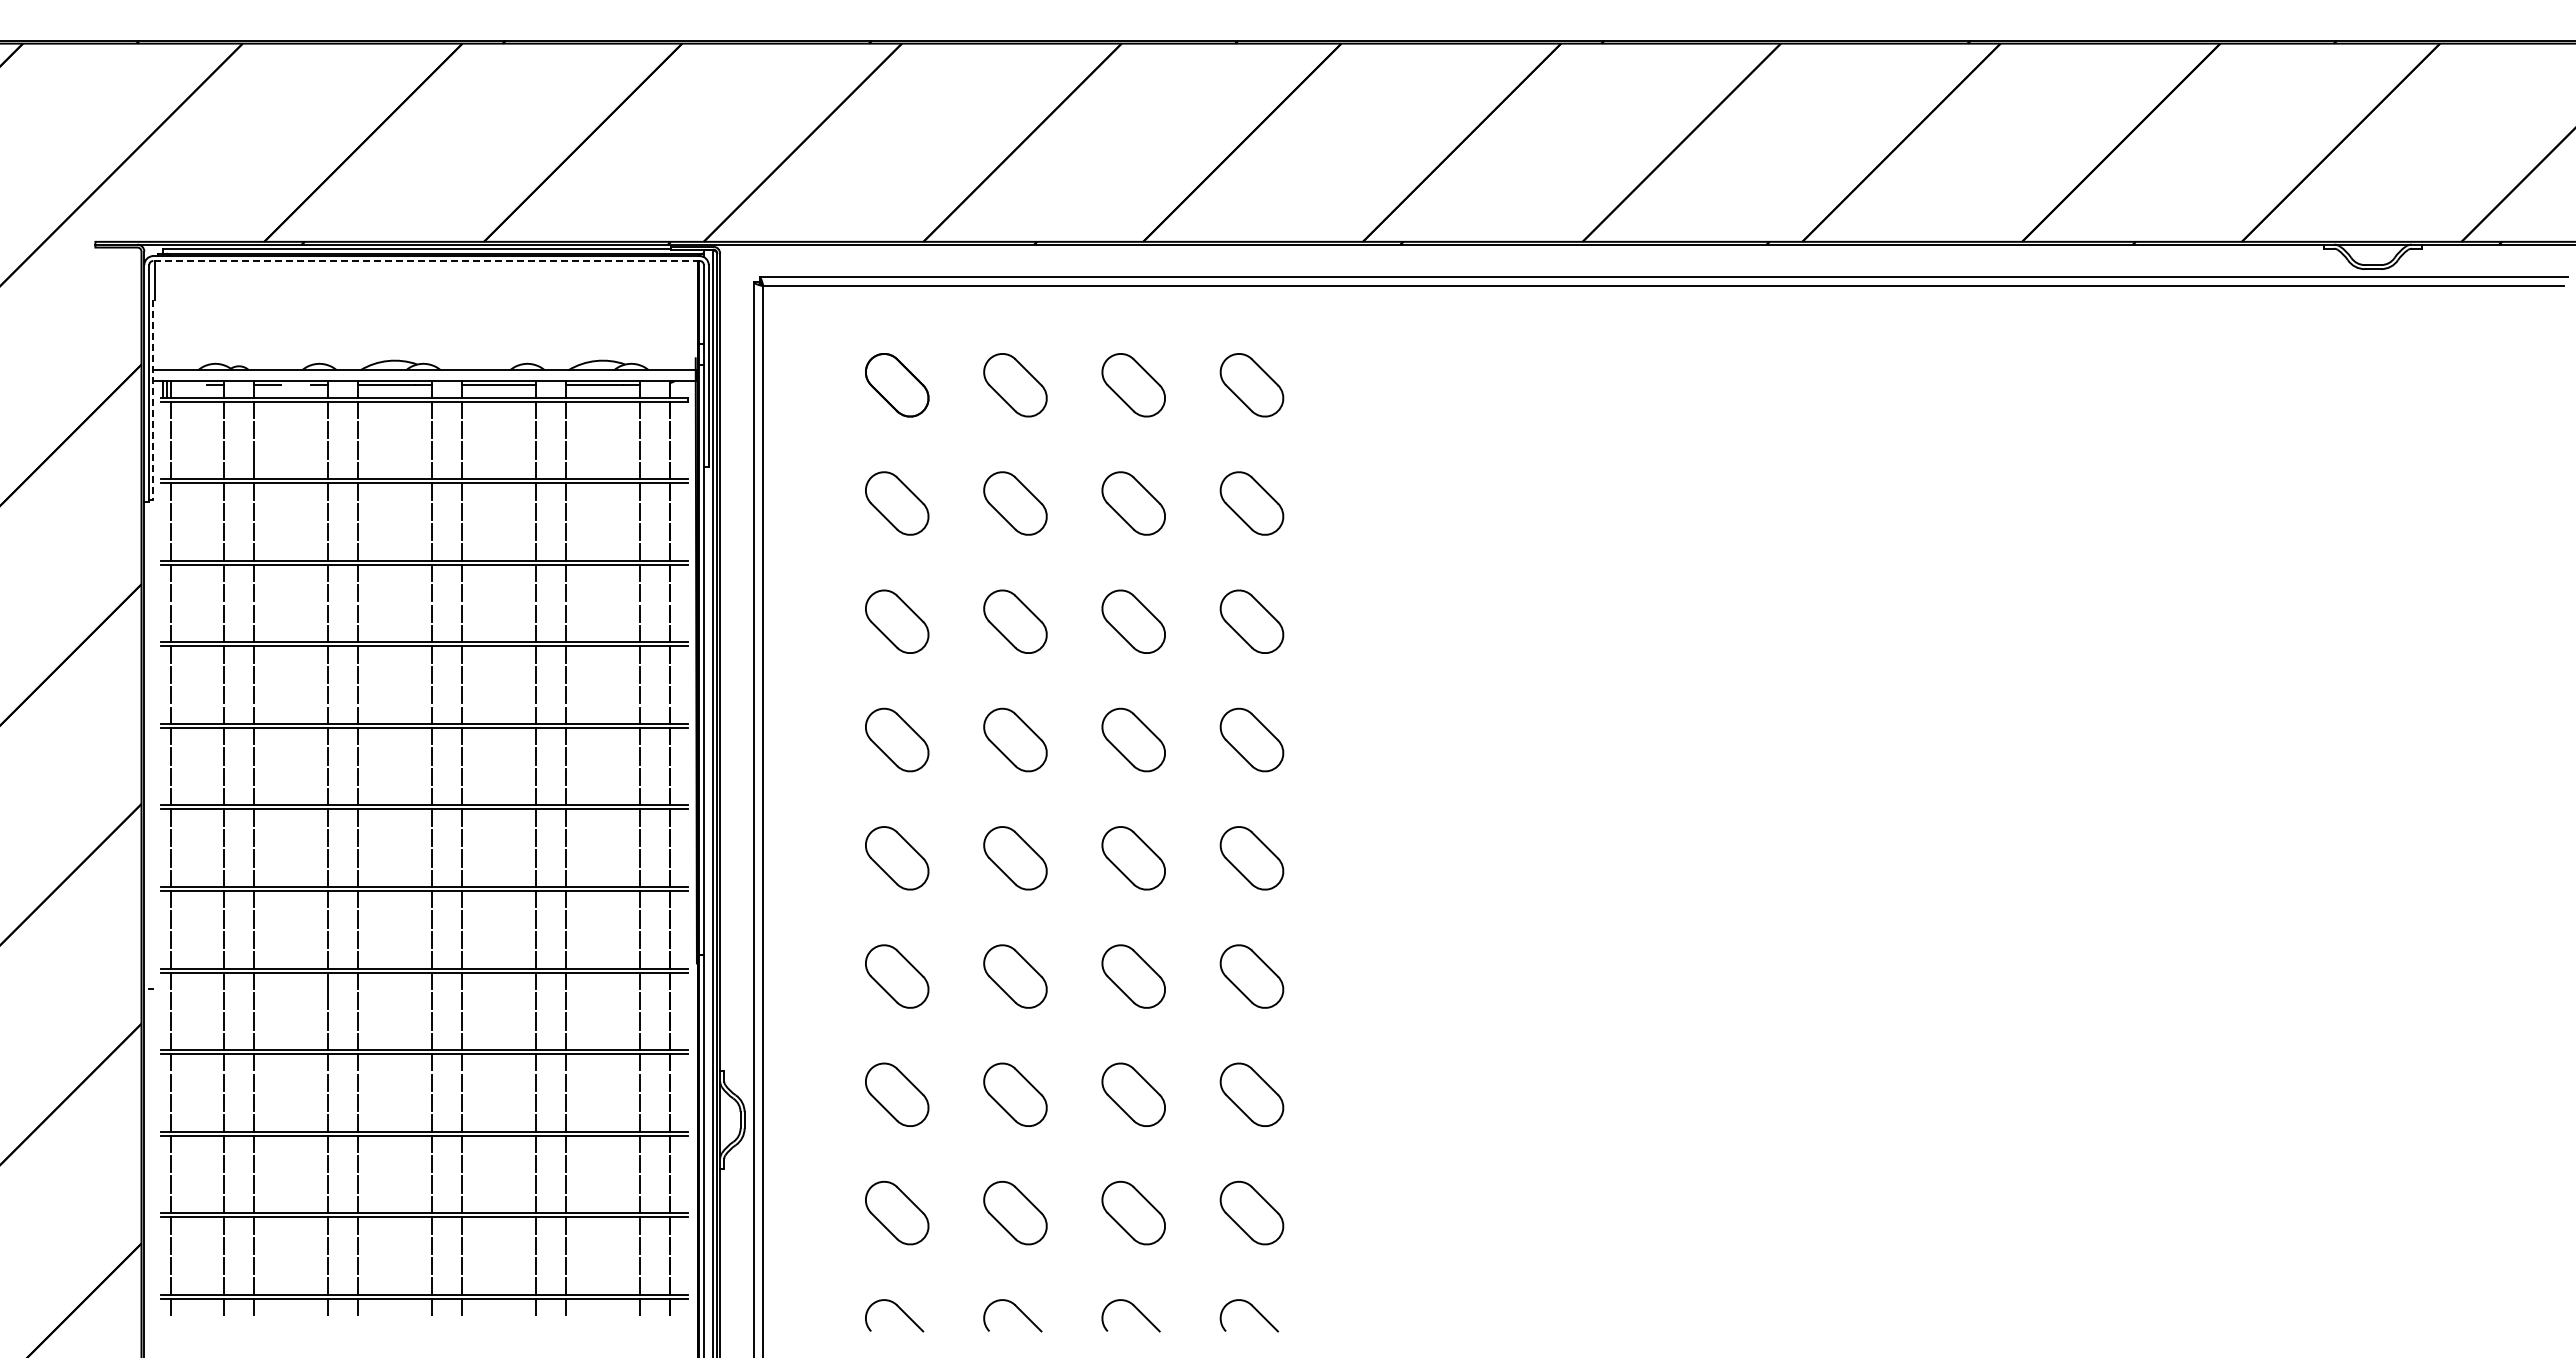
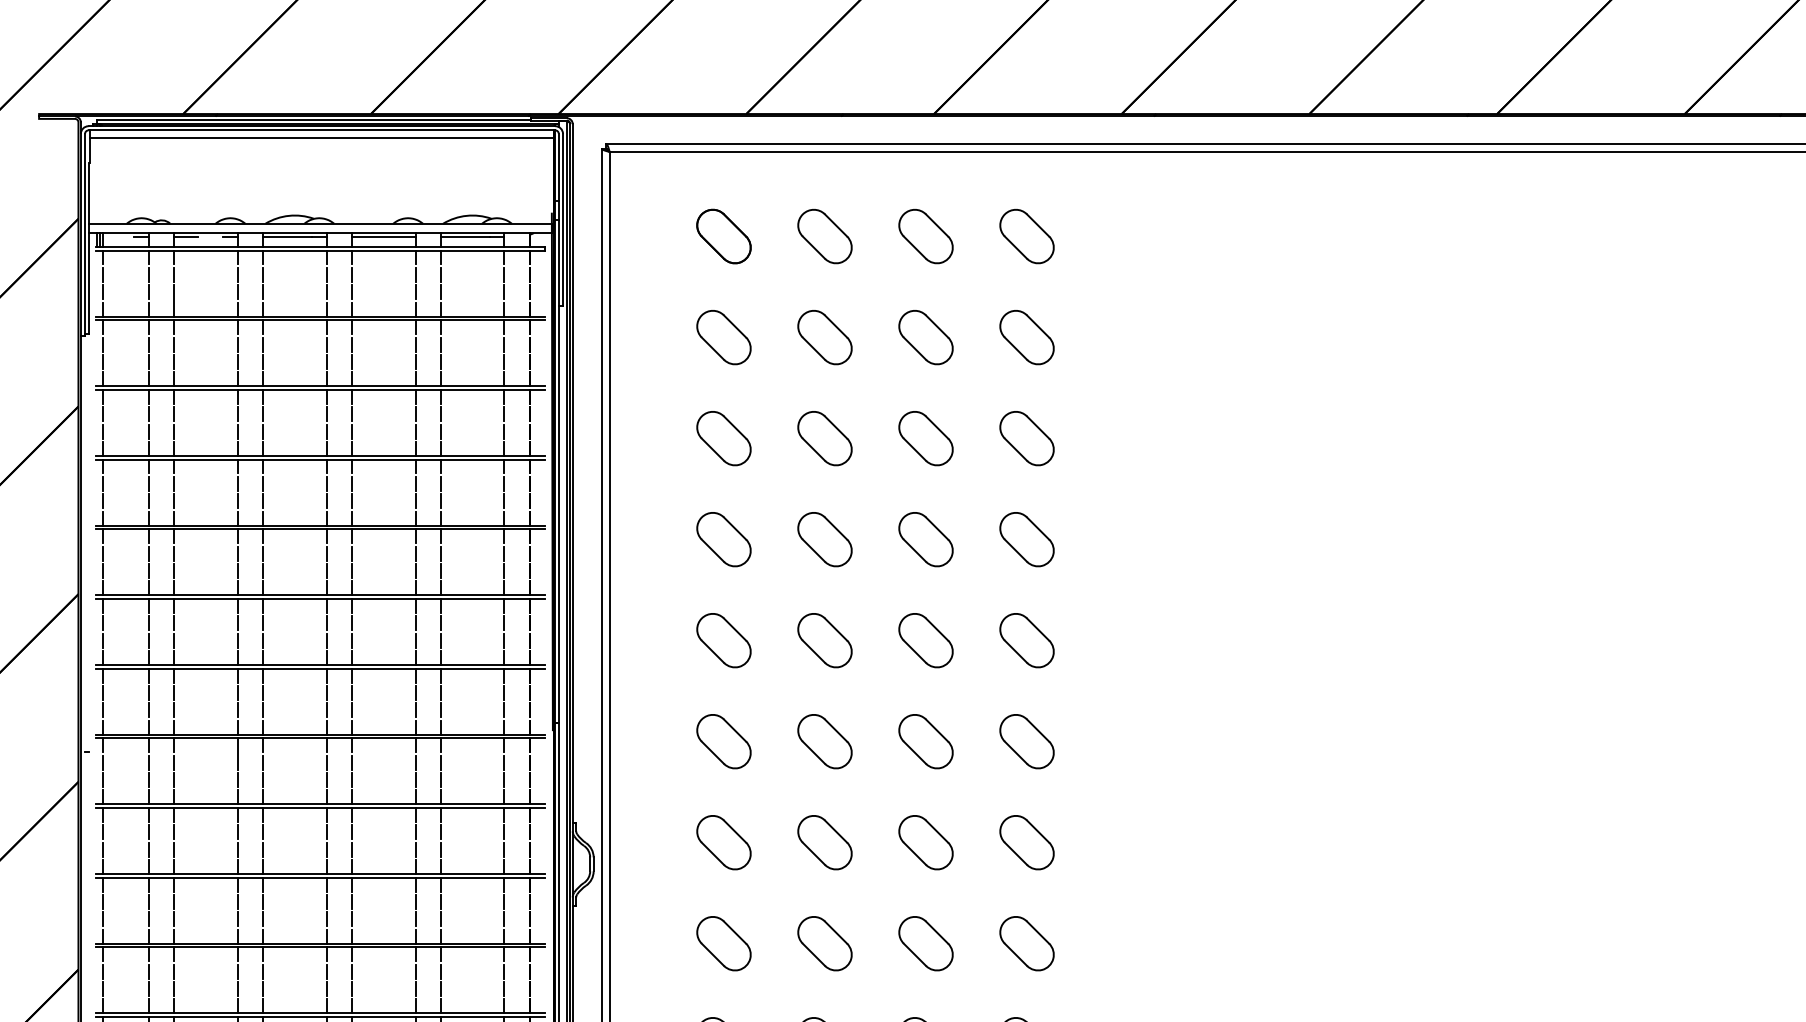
line: (426, 261) -> (321, 130), dashed -> solid
line: (426, 269) -> (321, 137), added
line: (153, 399) -> (88, 248), dashed -> solid

